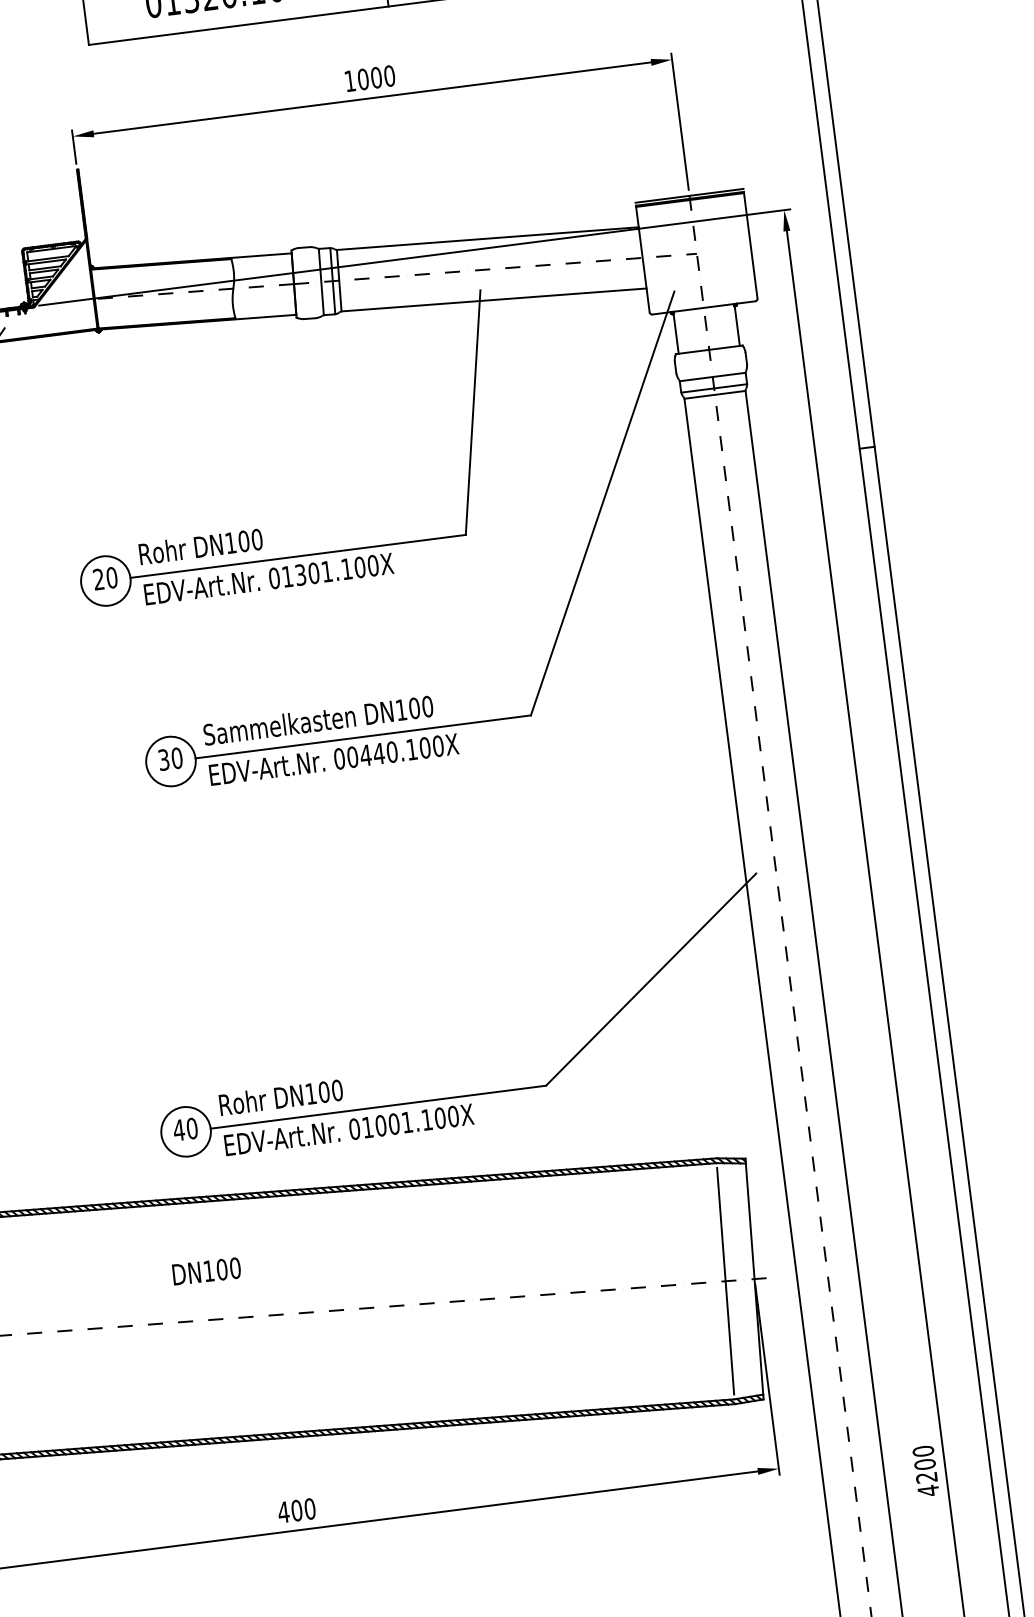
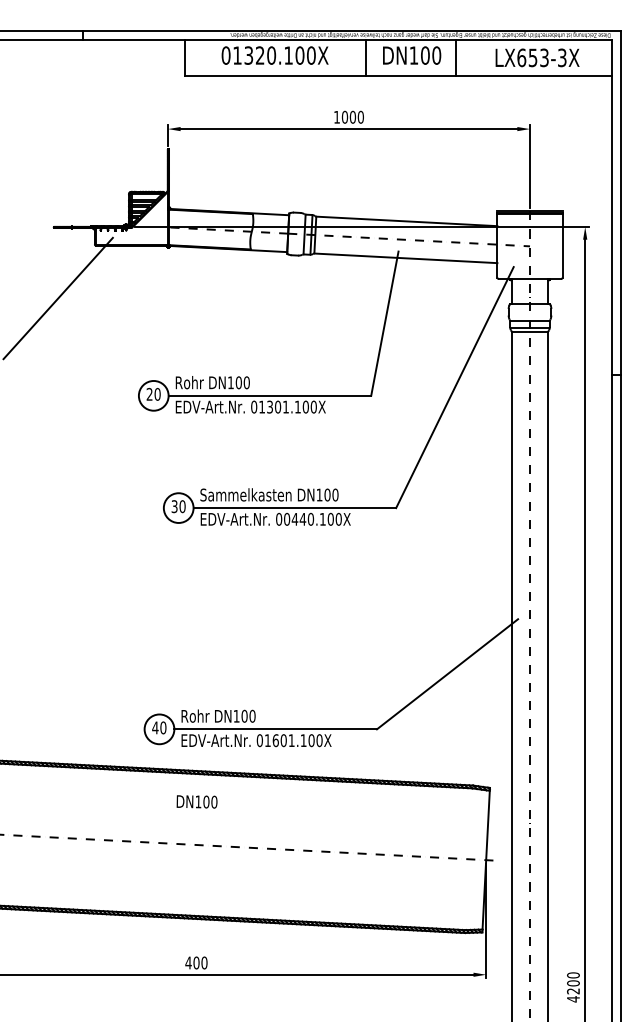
text: (380, 1125) -> (275, 740), 01001.100X -> 01601.100X
text: (205, 1270) -> (196, 801), moved
line: (725, 1281) -> (468, 859), removed

